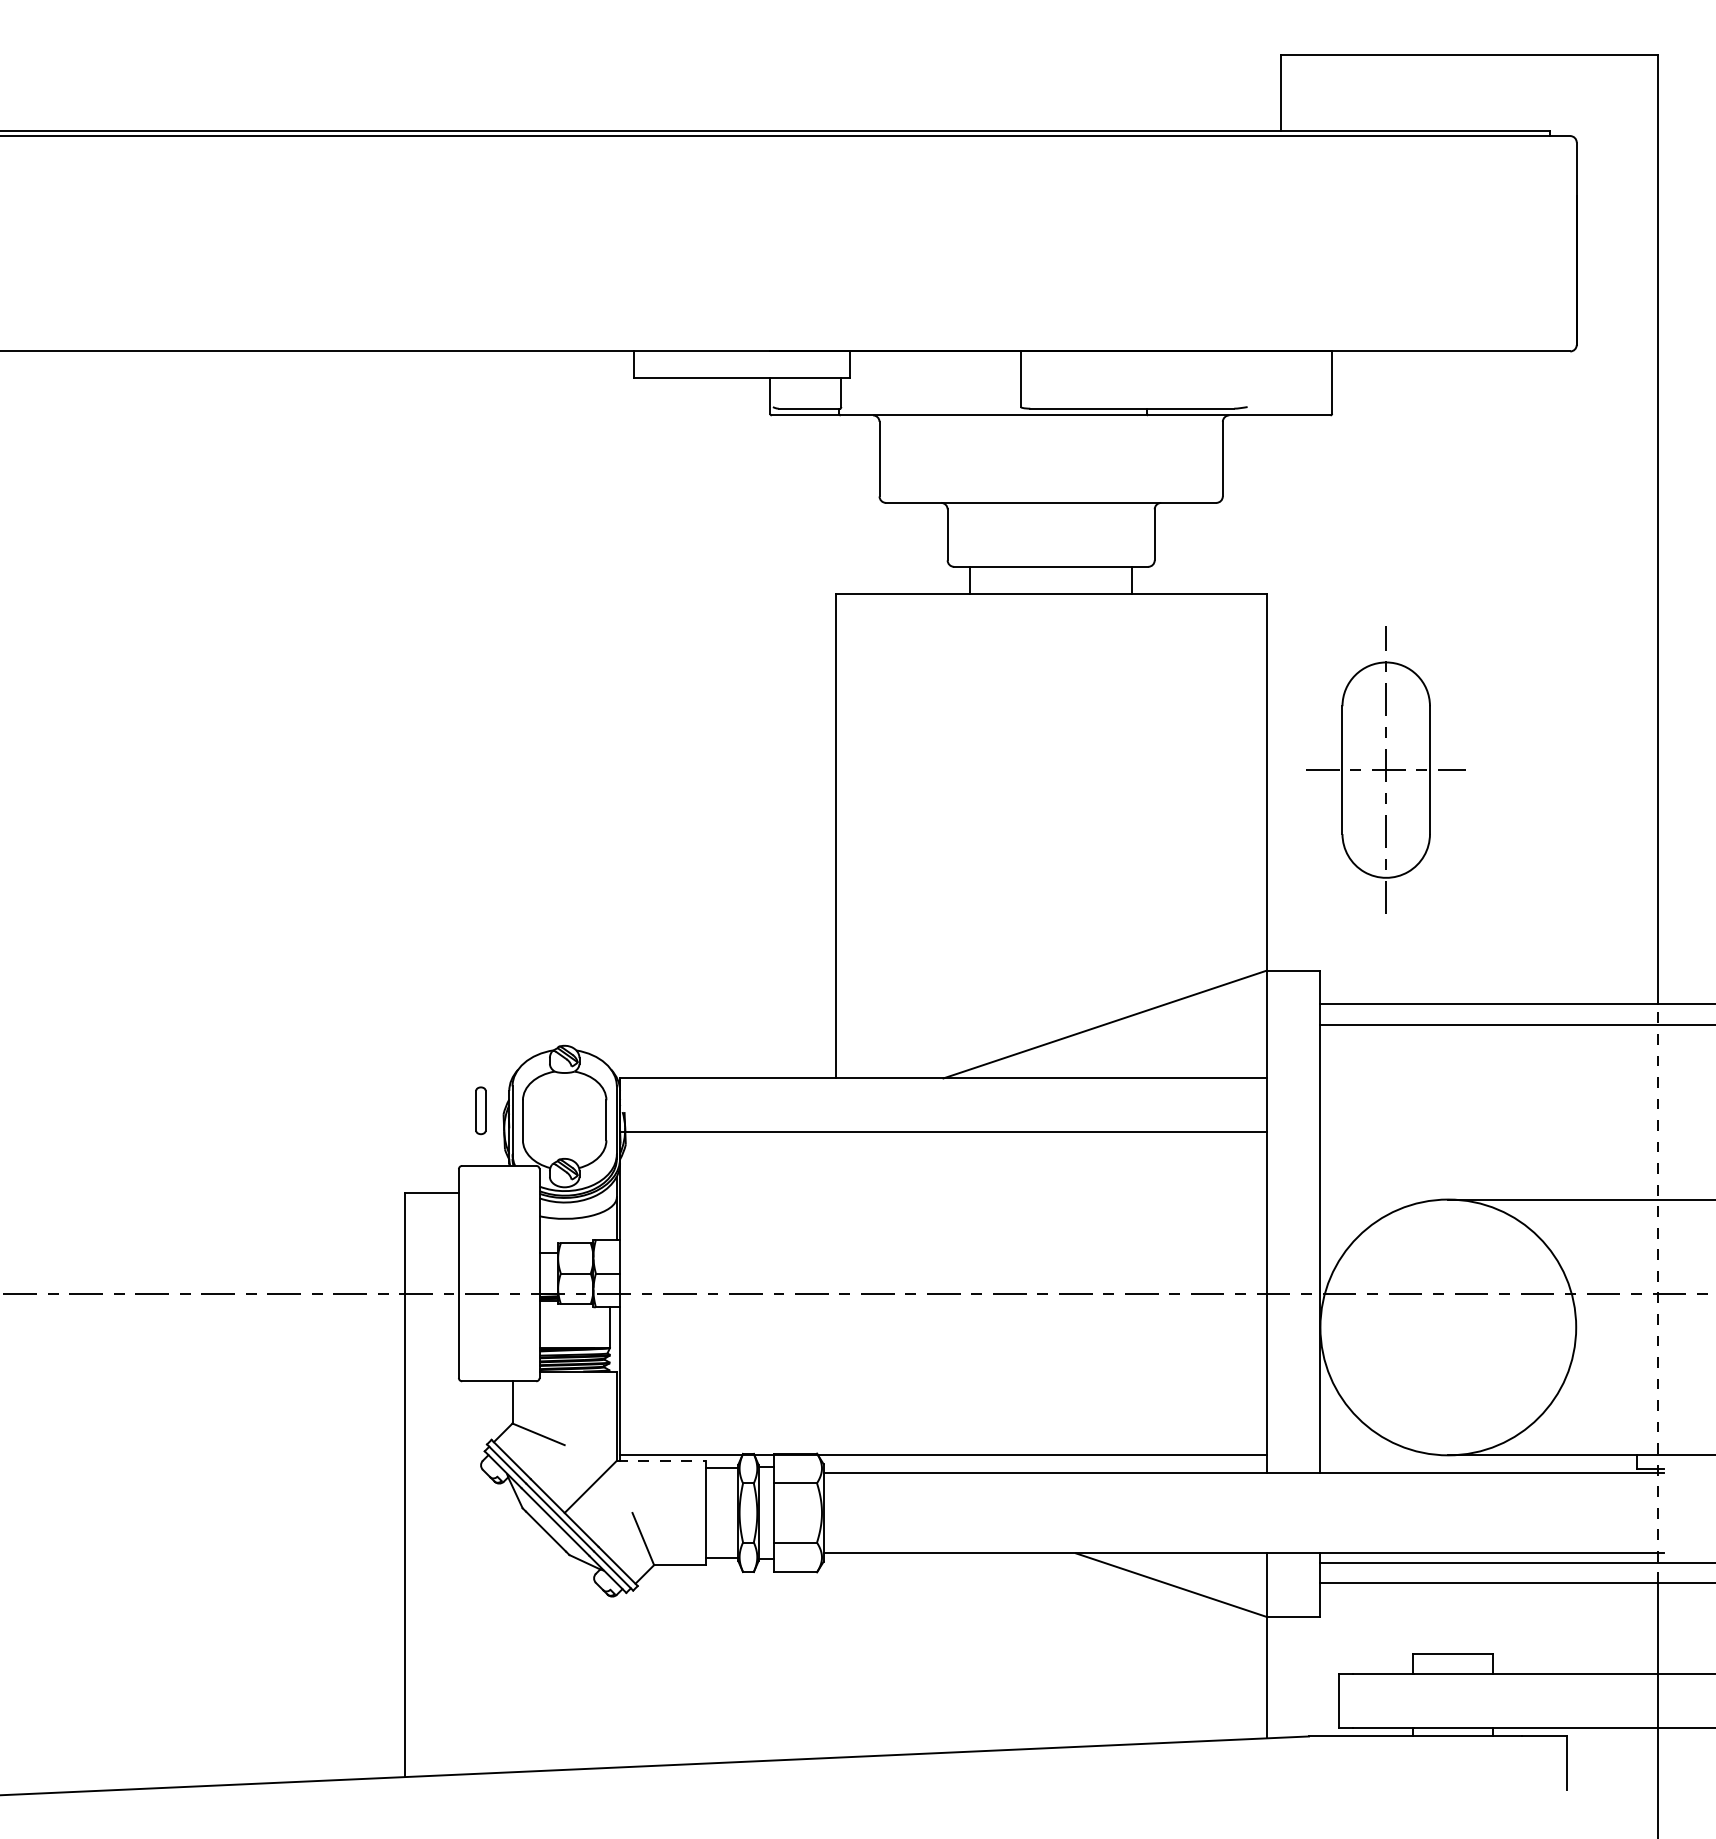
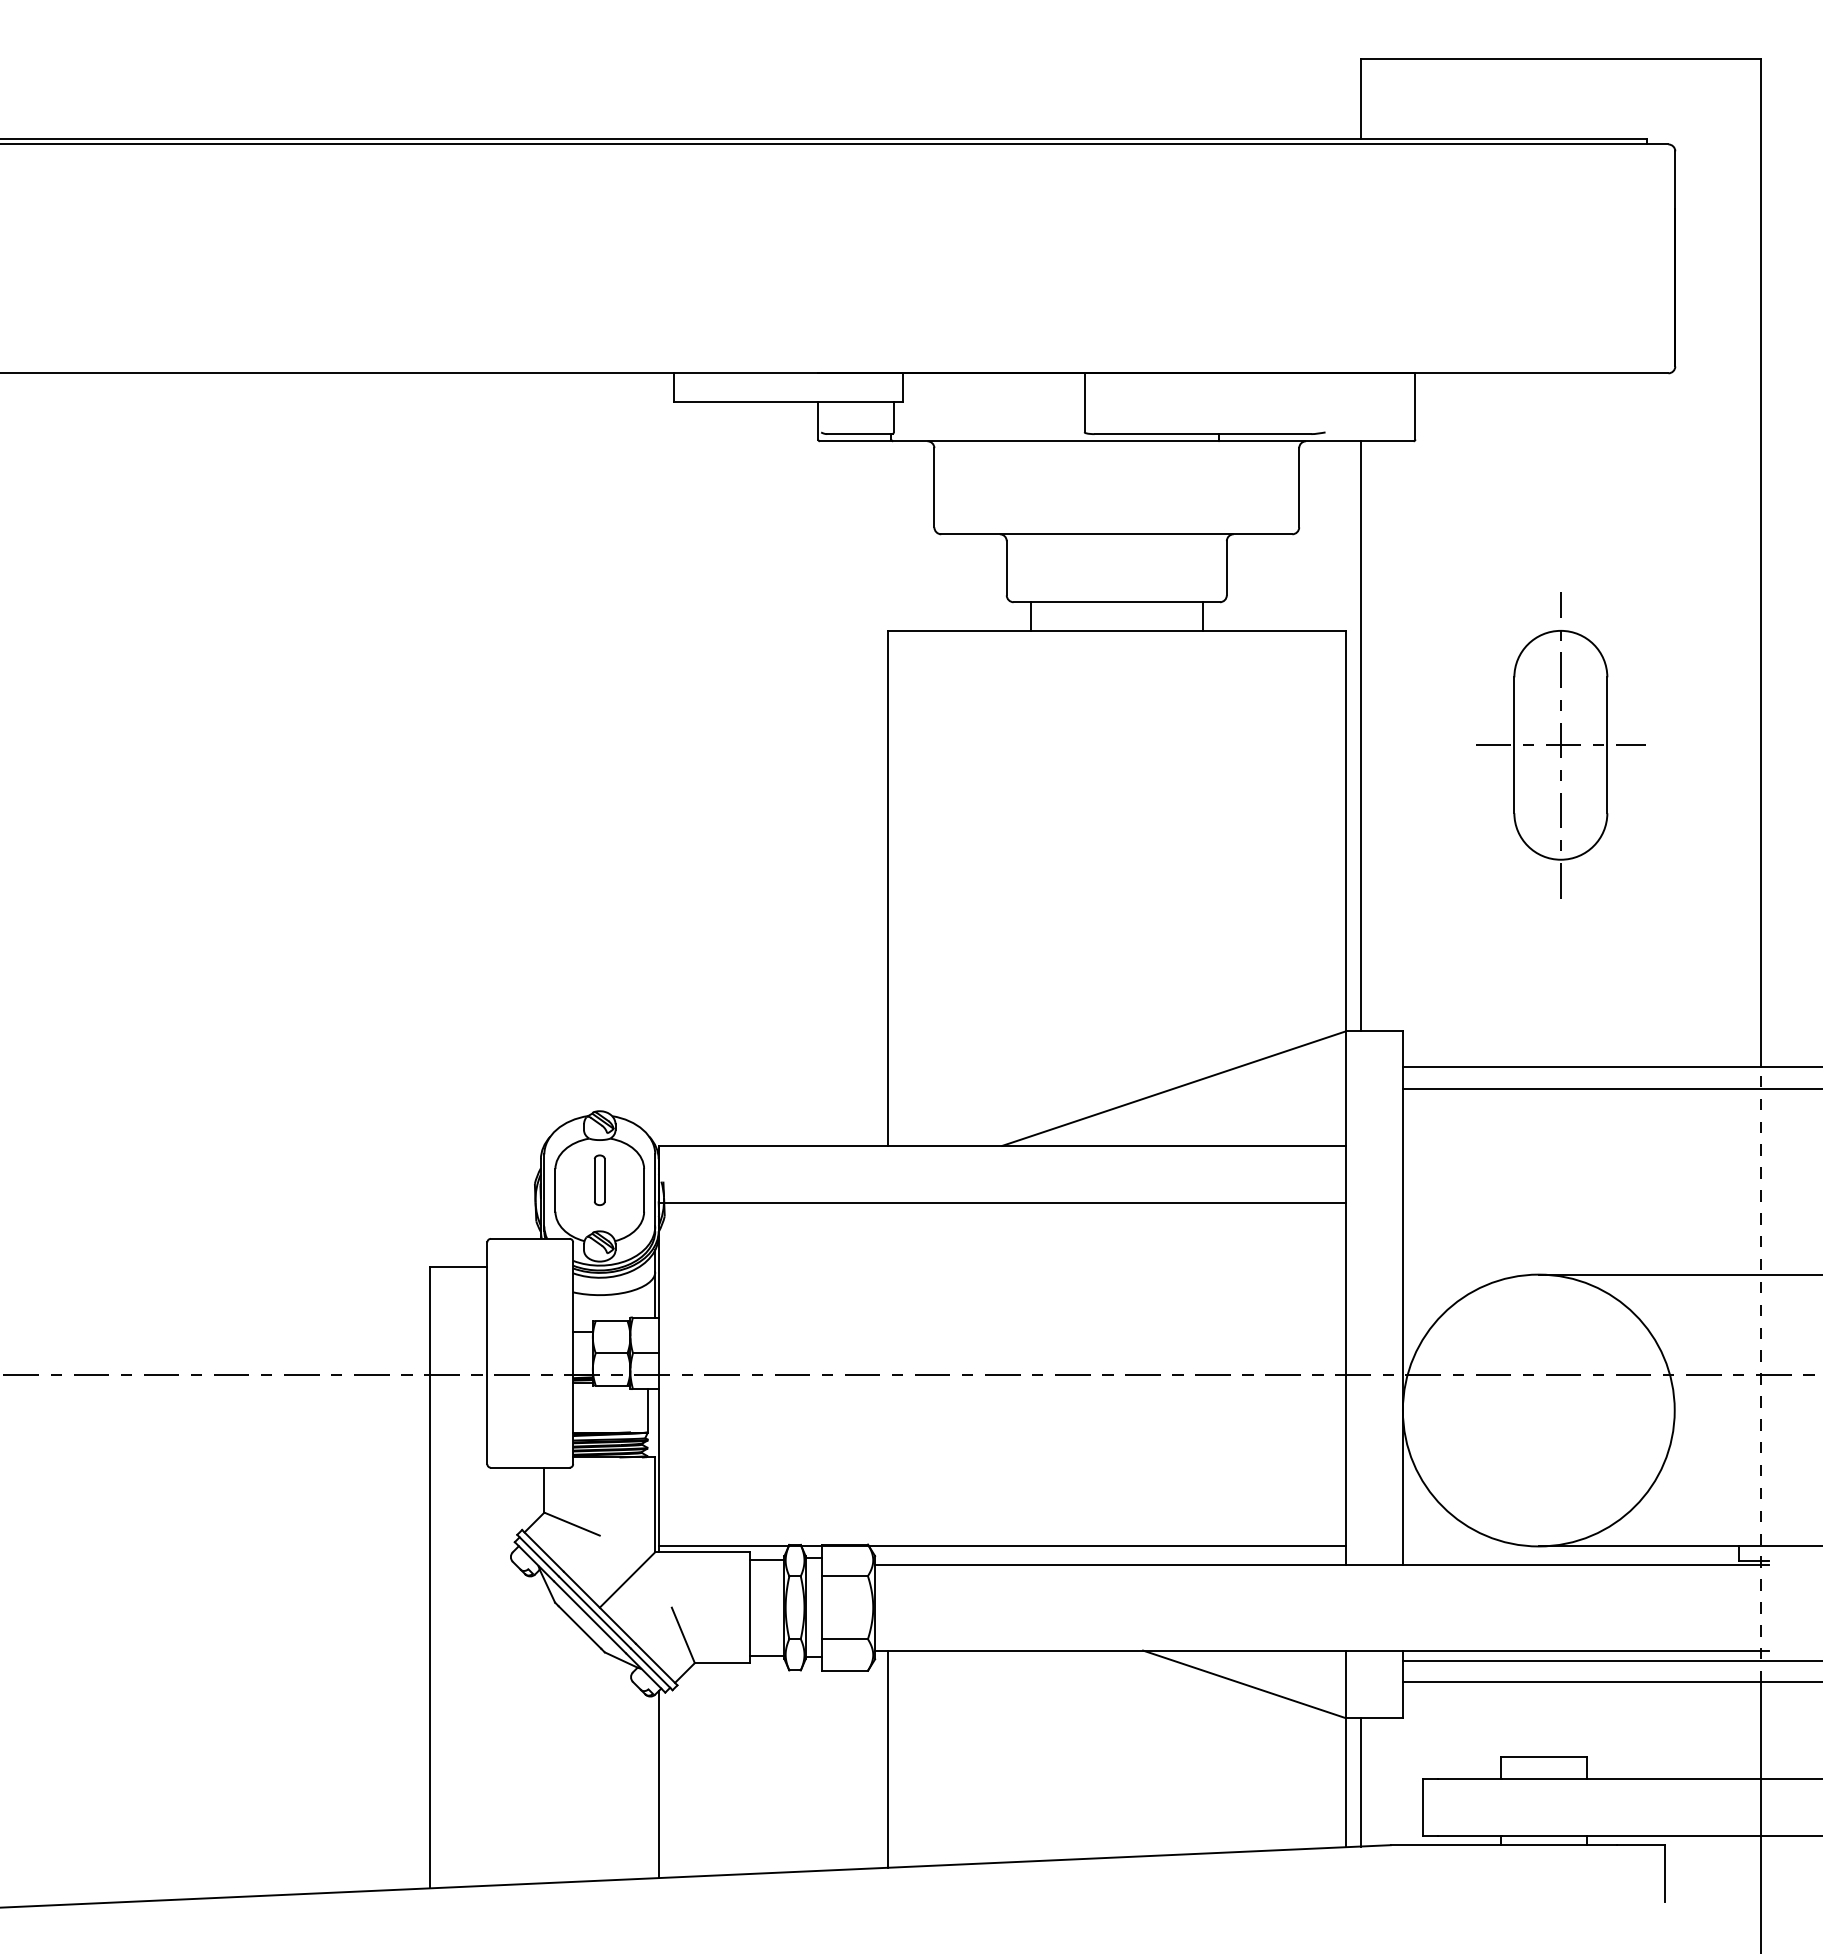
line: (1280, 693) -> (1360, 736), added
part: (1385, 770) -> (1560, 745), moved
part: (480, 1110) -> (599, 1180), moved
line: (662, 1461) -> (703, 1552), dashed -> solid
line: (835, 1654) -> (887, 1758), added
line: (1280, 1677) -> (1360, 1782), added
line: (620, 1679) -> (659, 1784), added

